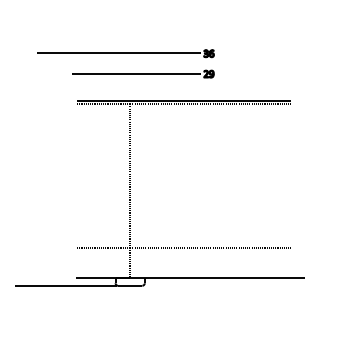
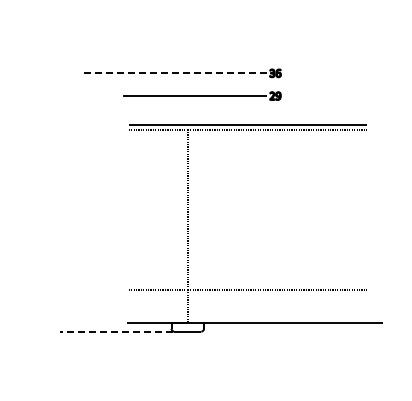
line: (119, 52) -> (175, 72), solid -> dashed
line: (65, 285) -> (115, 331), solid -> dashed

